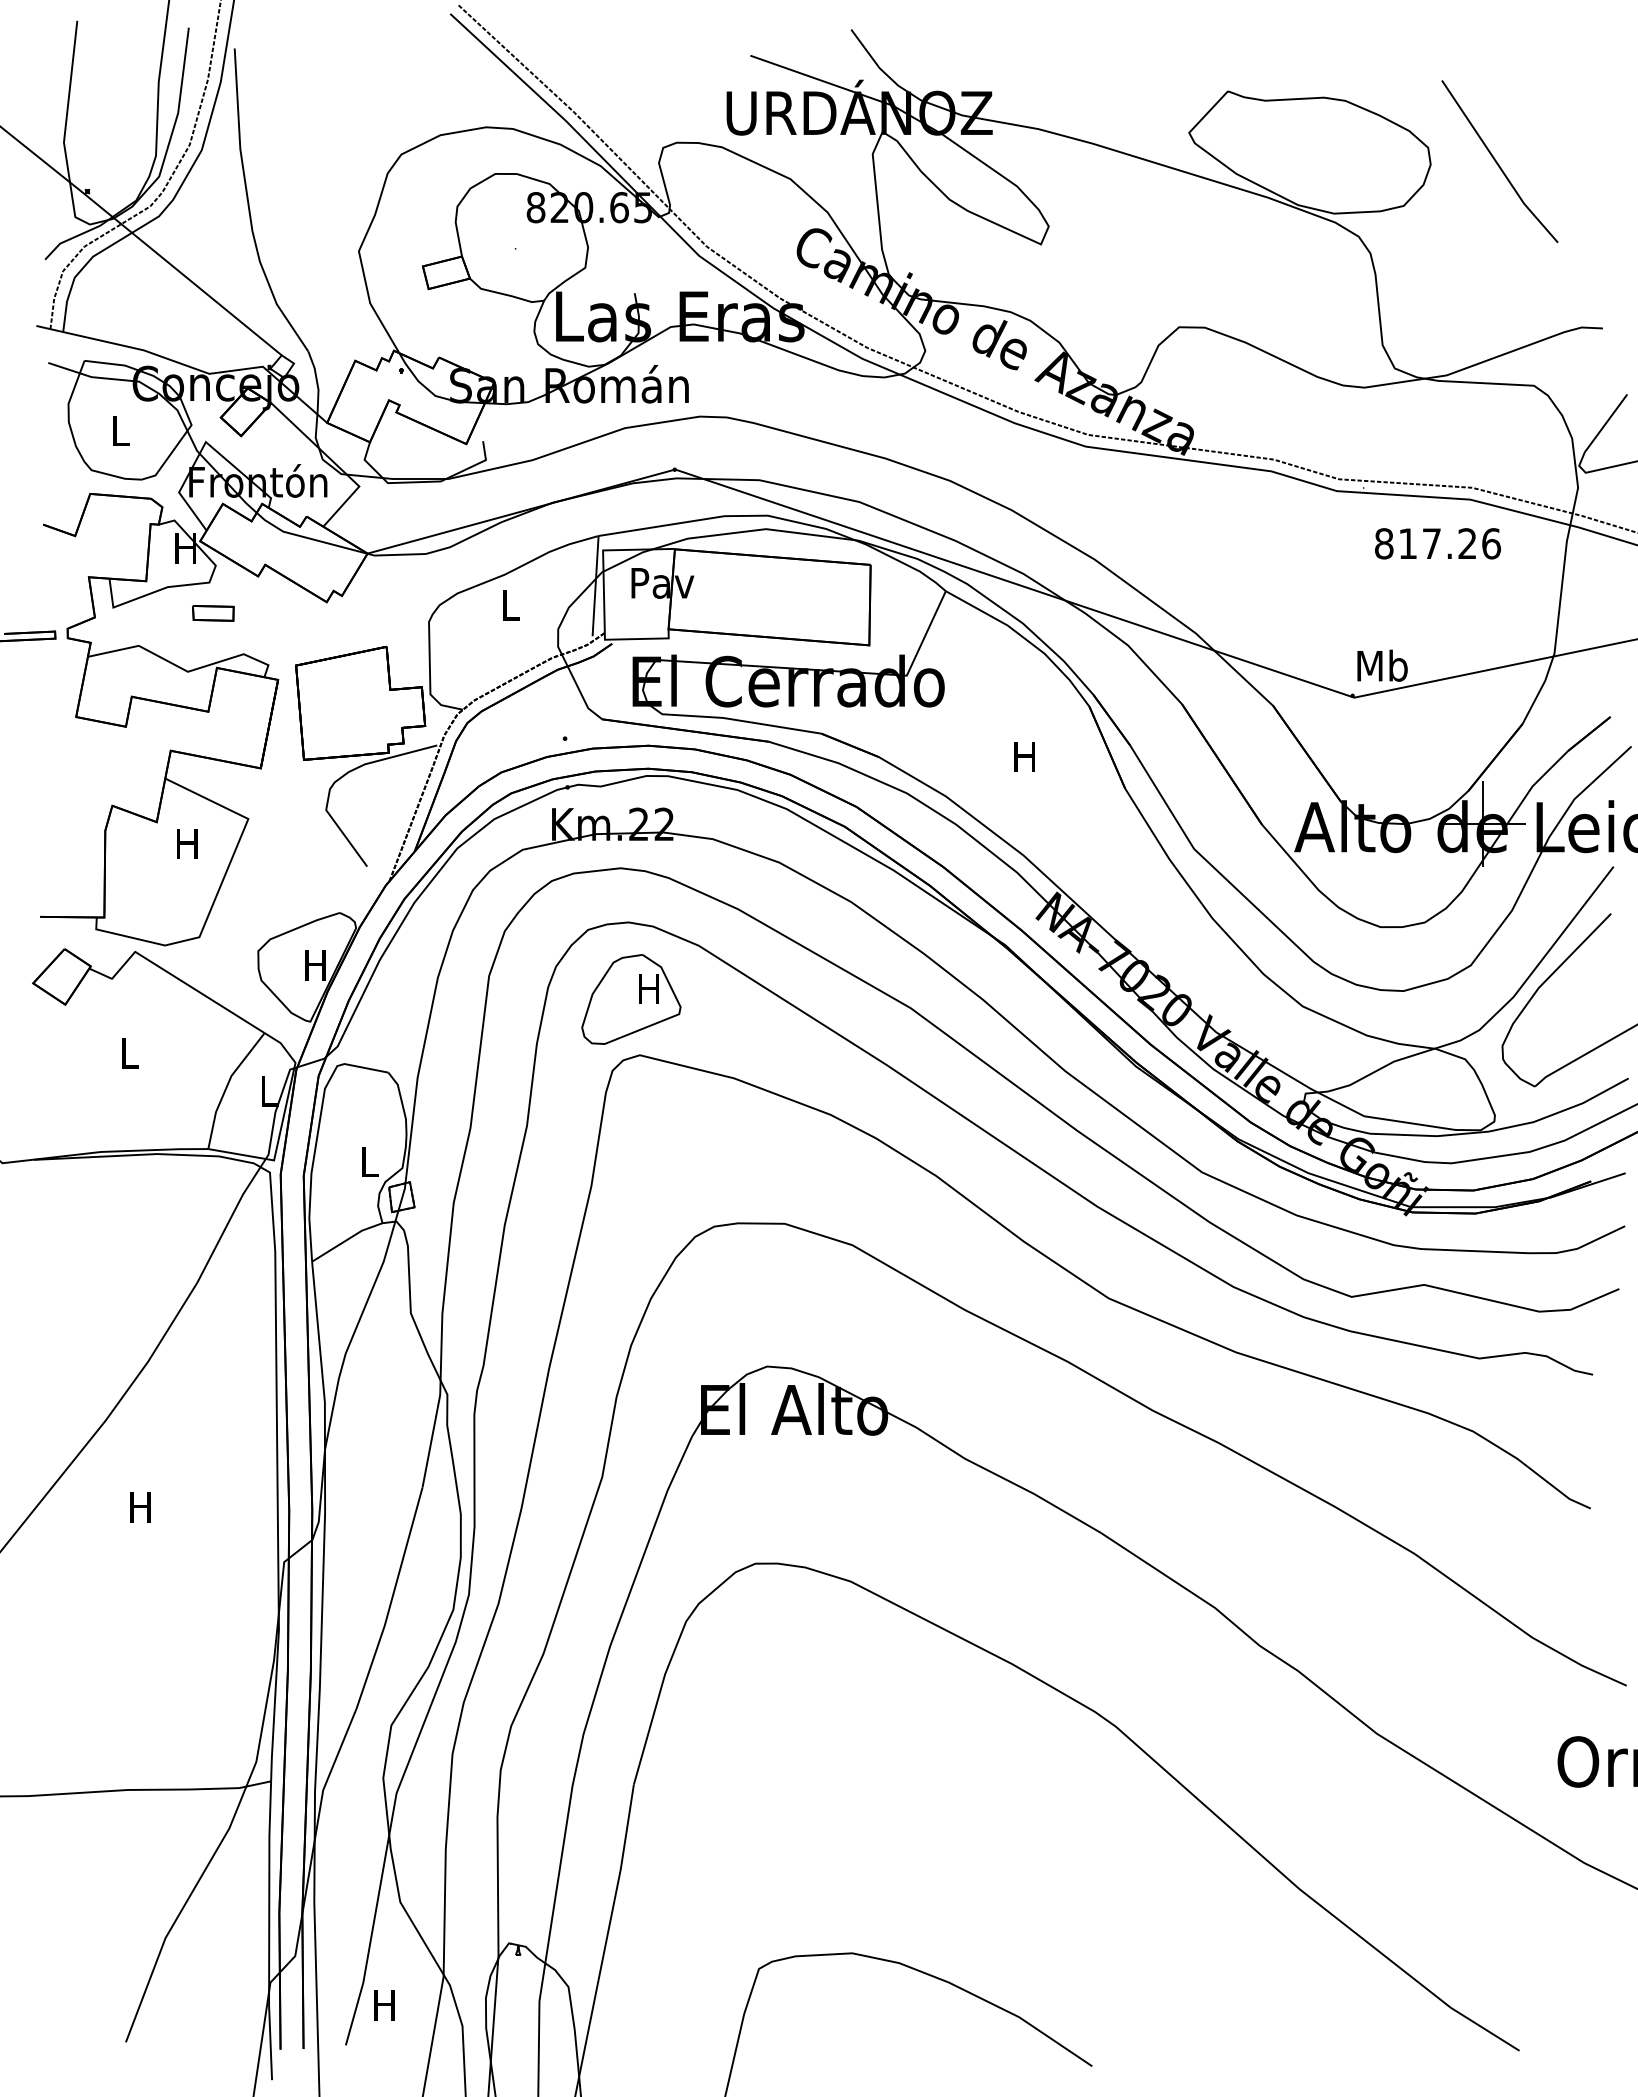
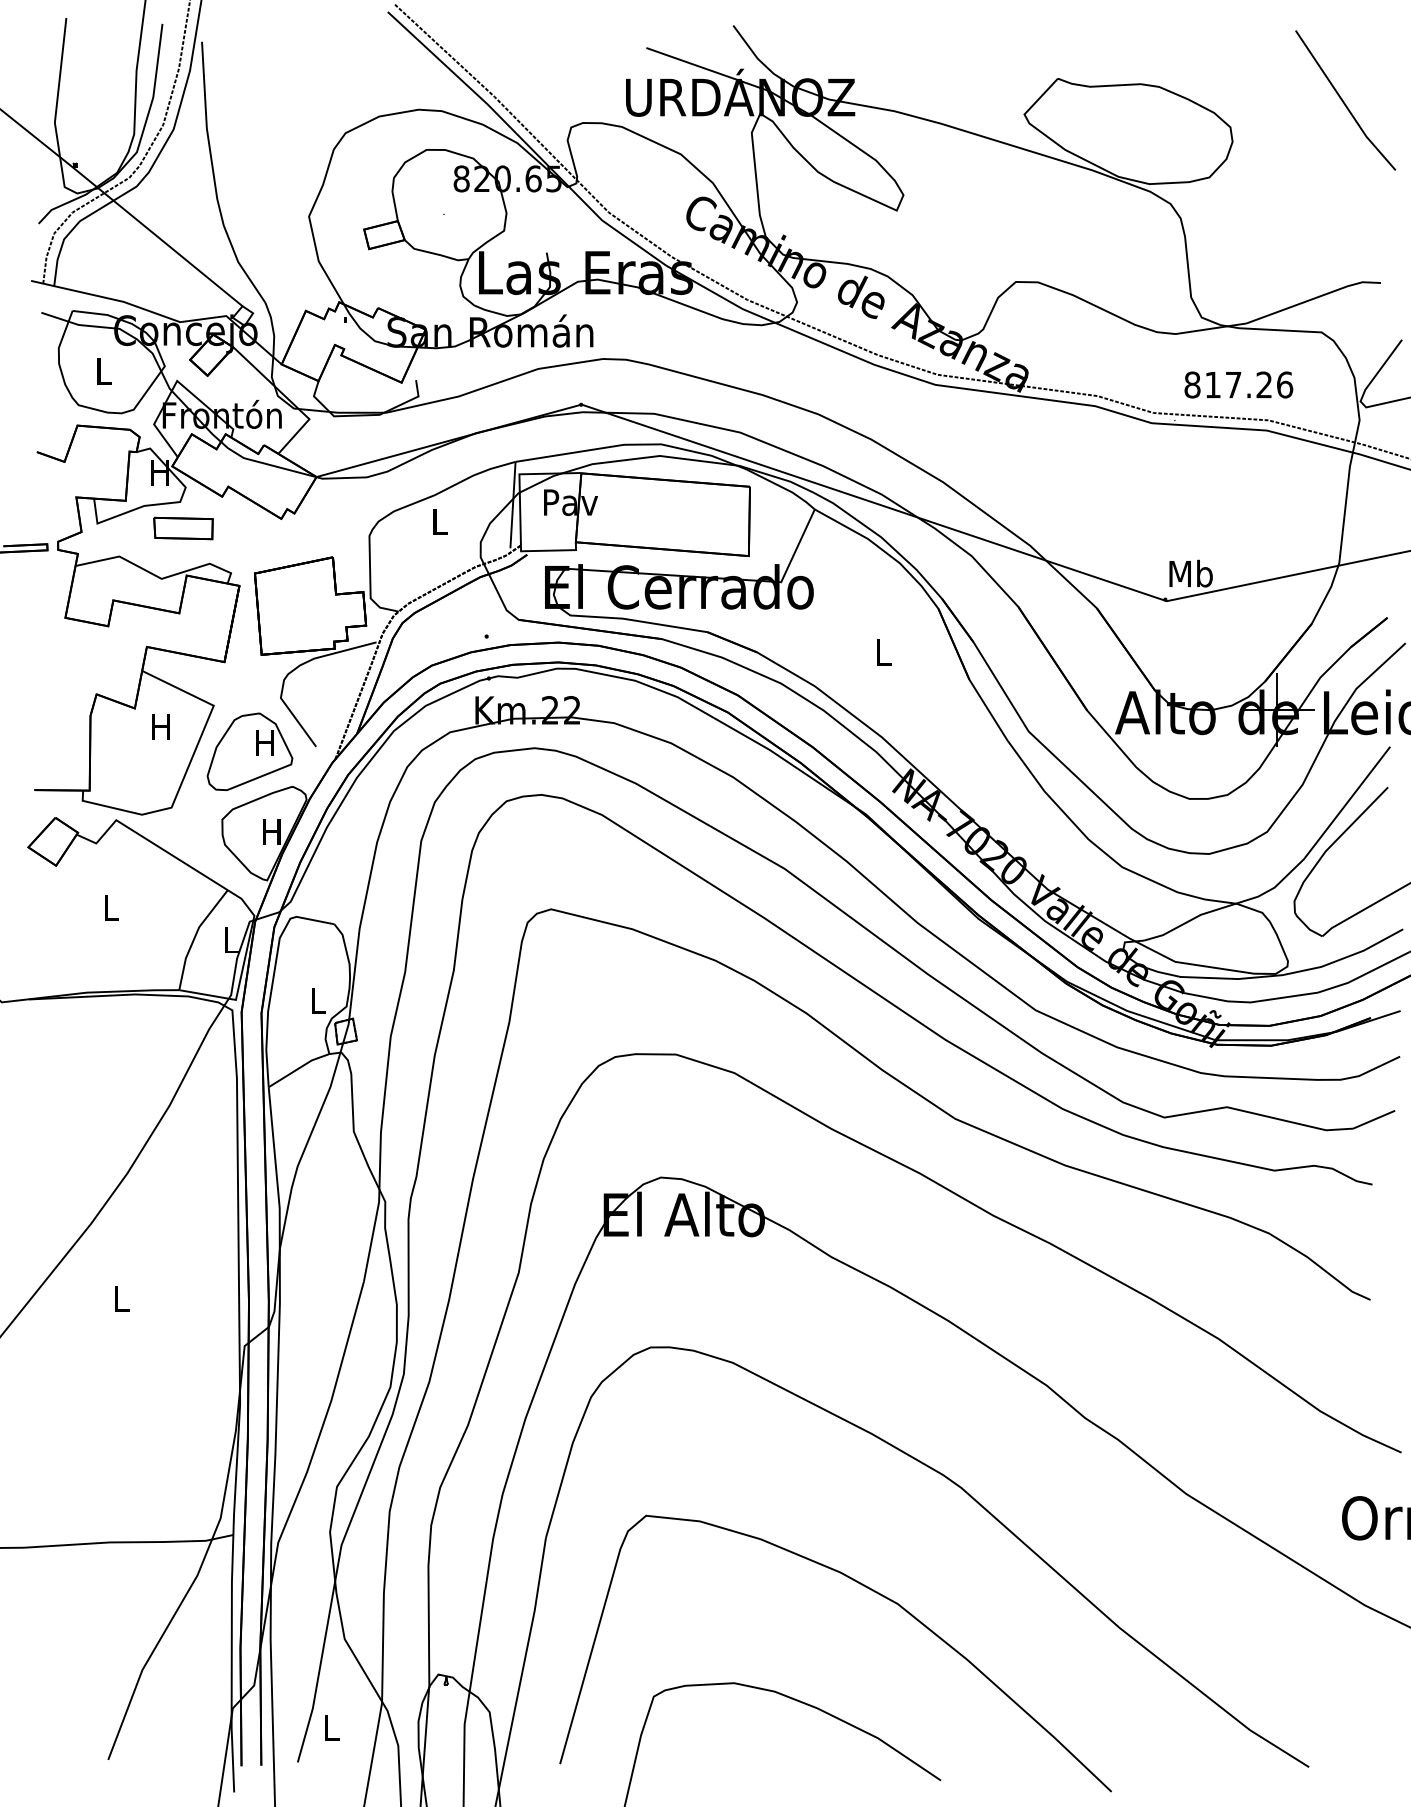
line: (1497, 161) -> (1343, 100), moved
text: (1437, 543) -> (1238, 384), moved
part: (213, 613) -> (183, 528), size x1.67
text: (1024, 756) -> (882, 651), H -> L
part: (631, 999) -> (250, 751), moved
text: (140, 1507) -> (120, 1299), H -> L
curve: (1010, 1845) -> (870, 1590), added
text: (384, 2005) -> (331, 1728), H -> L

